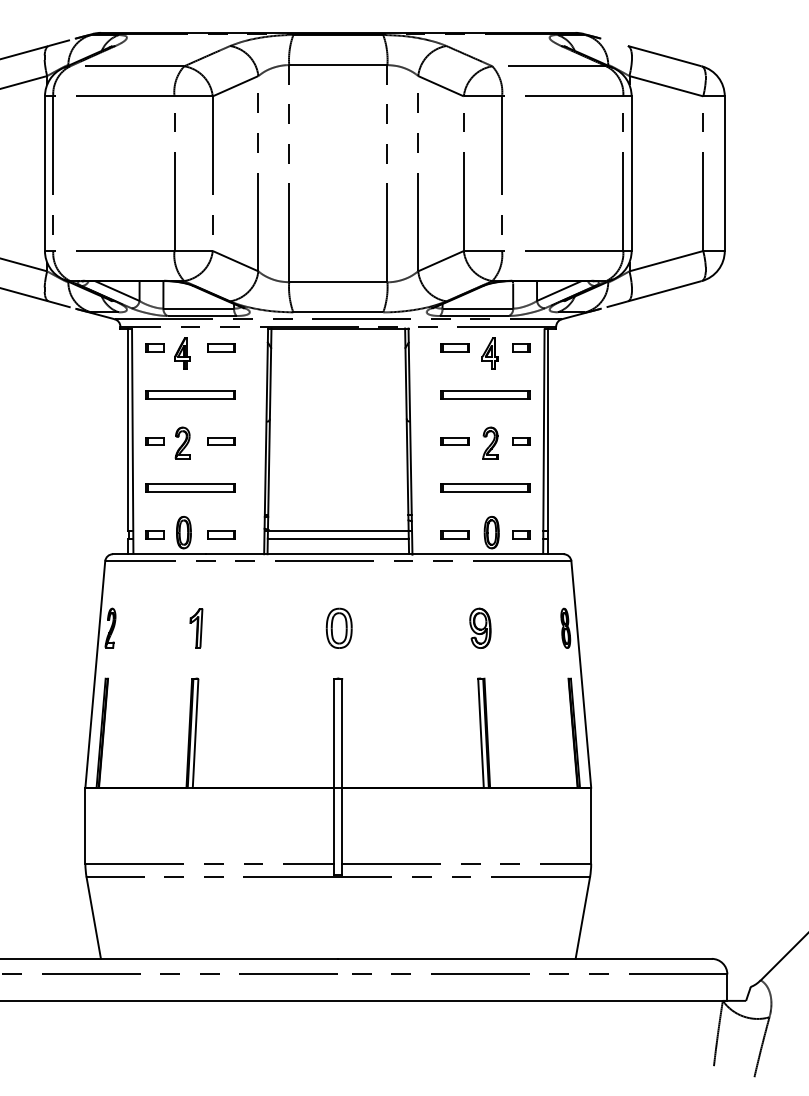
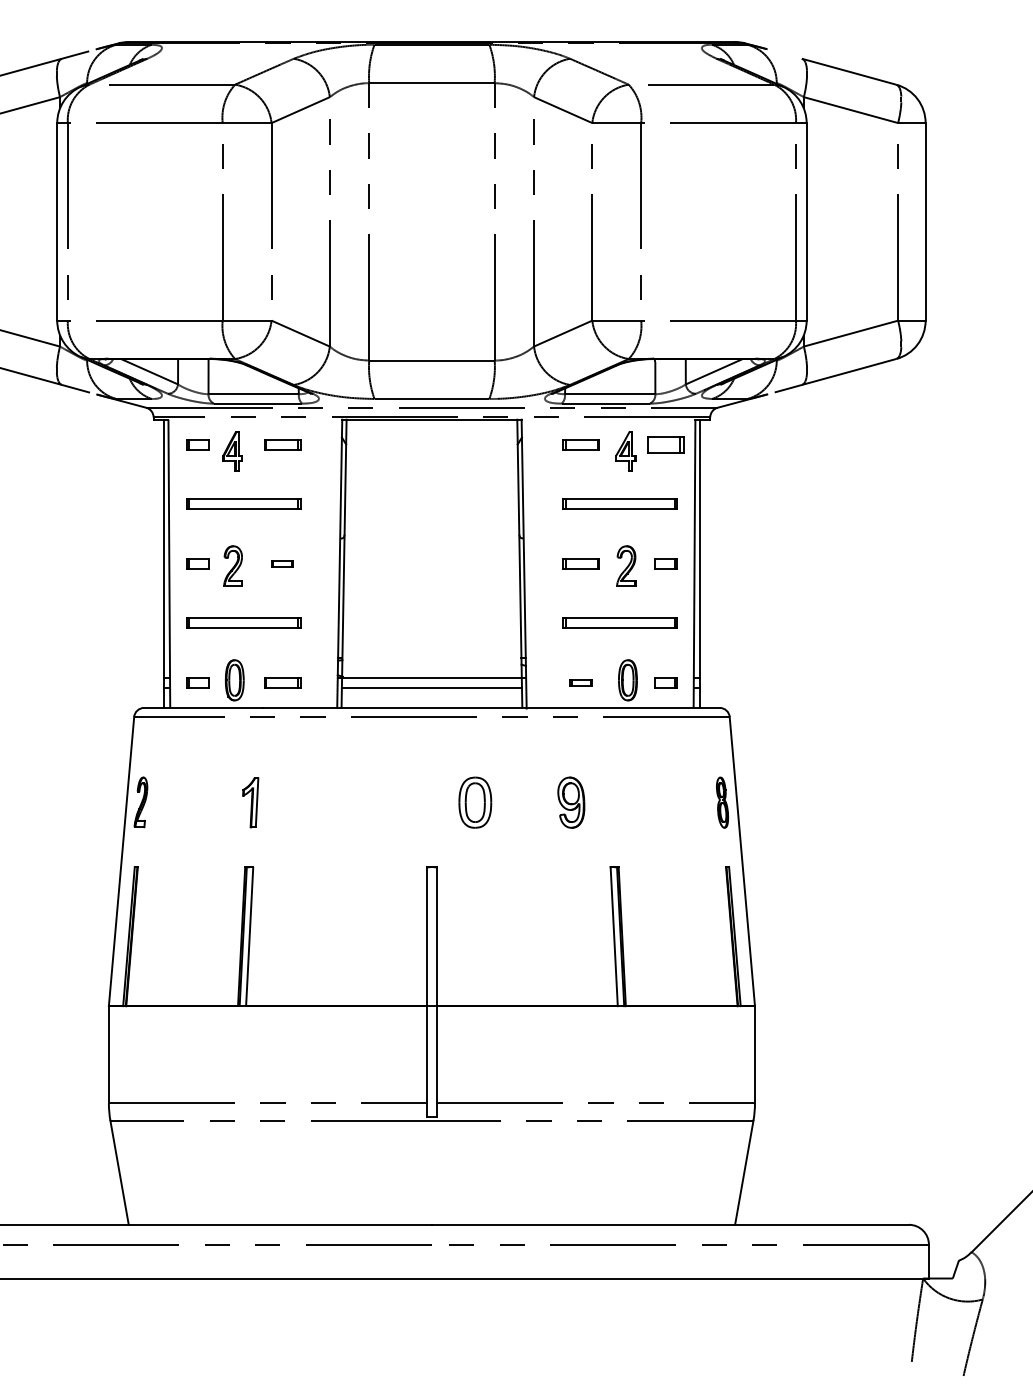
part: (521, 347) -> (665, 443), size x1.6
part: (221, 441) -> (282, 563), size x0.6
part: (454, 534) -> (580, 682), size x0.6
part: (338, 627) -> (474, 801), moved
part: (480, 627) -> (571, 801), moved

